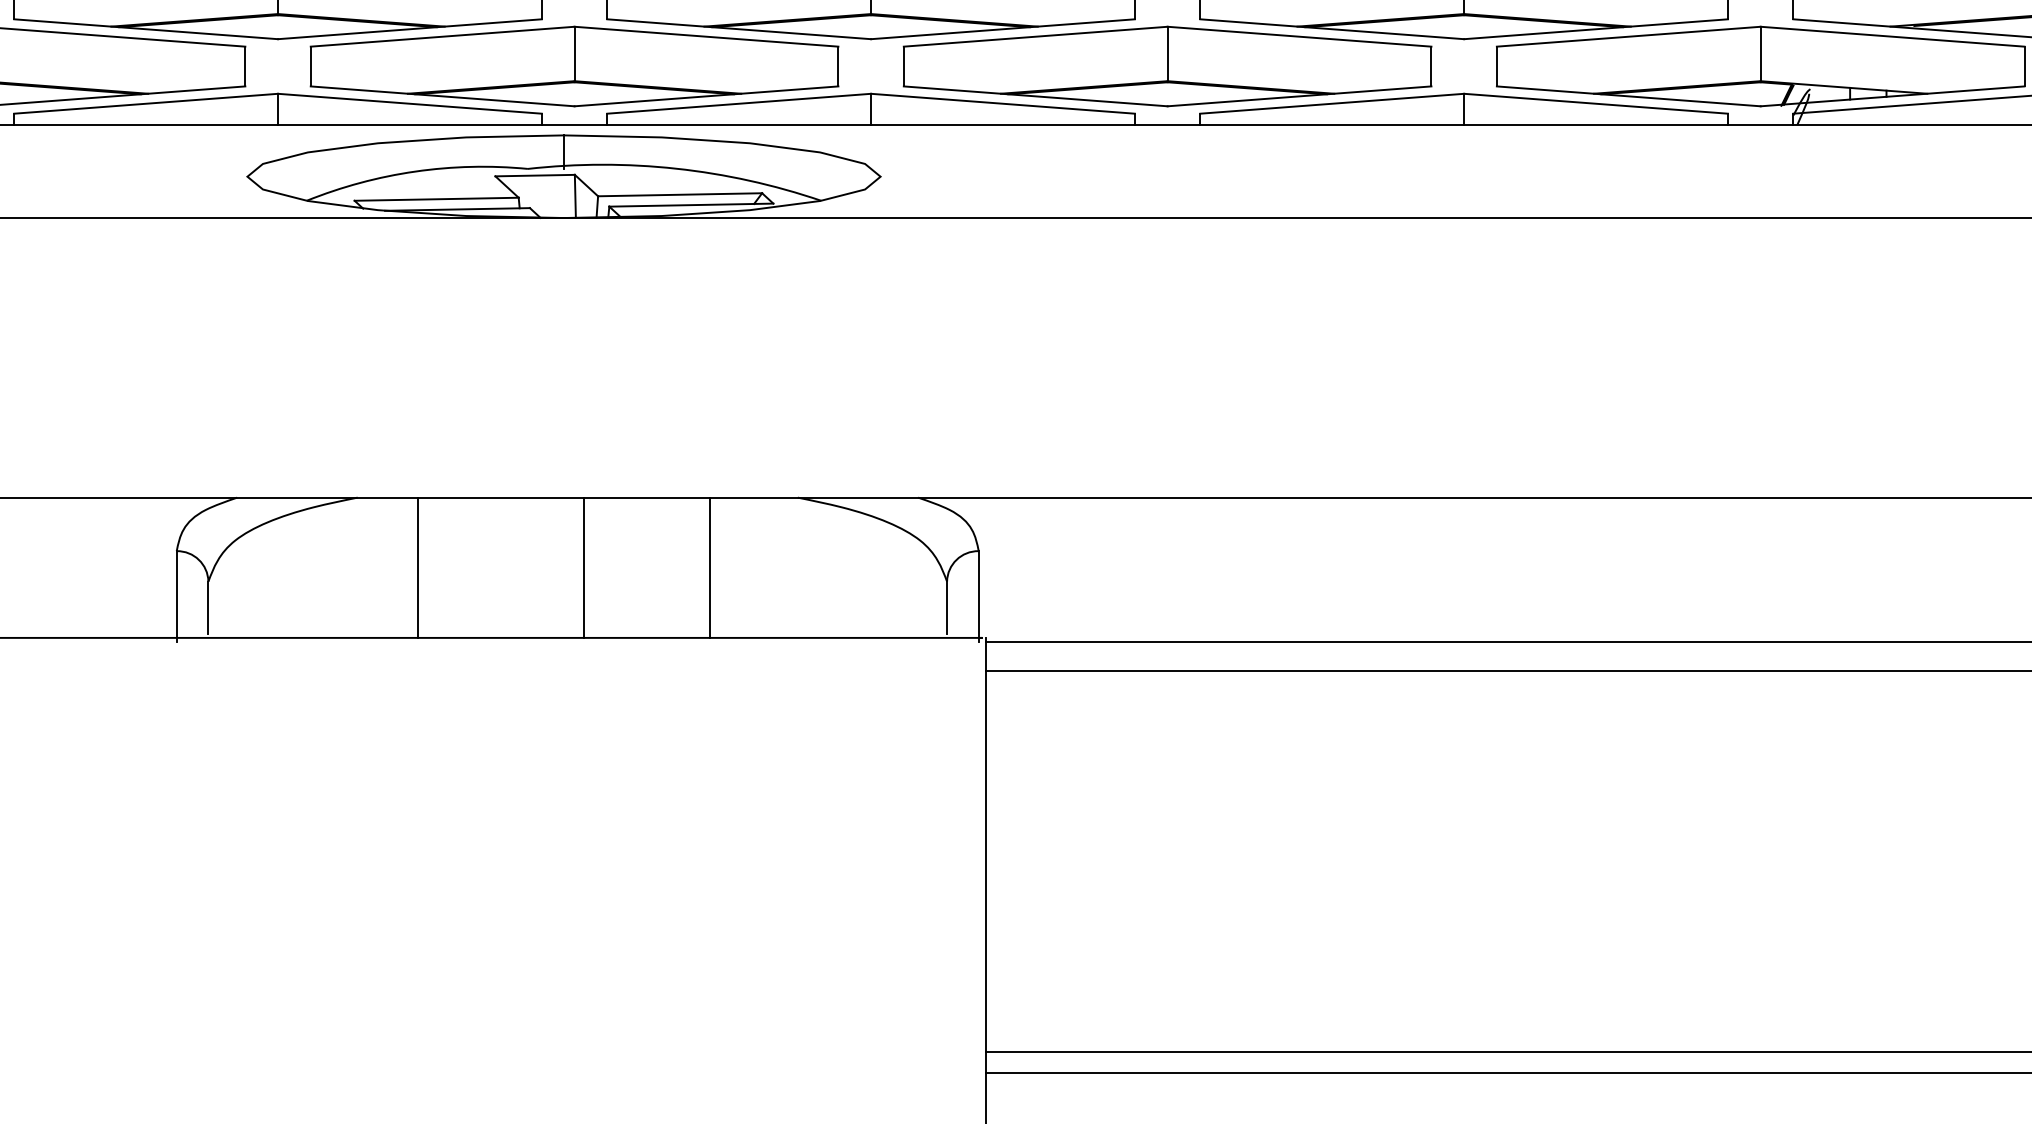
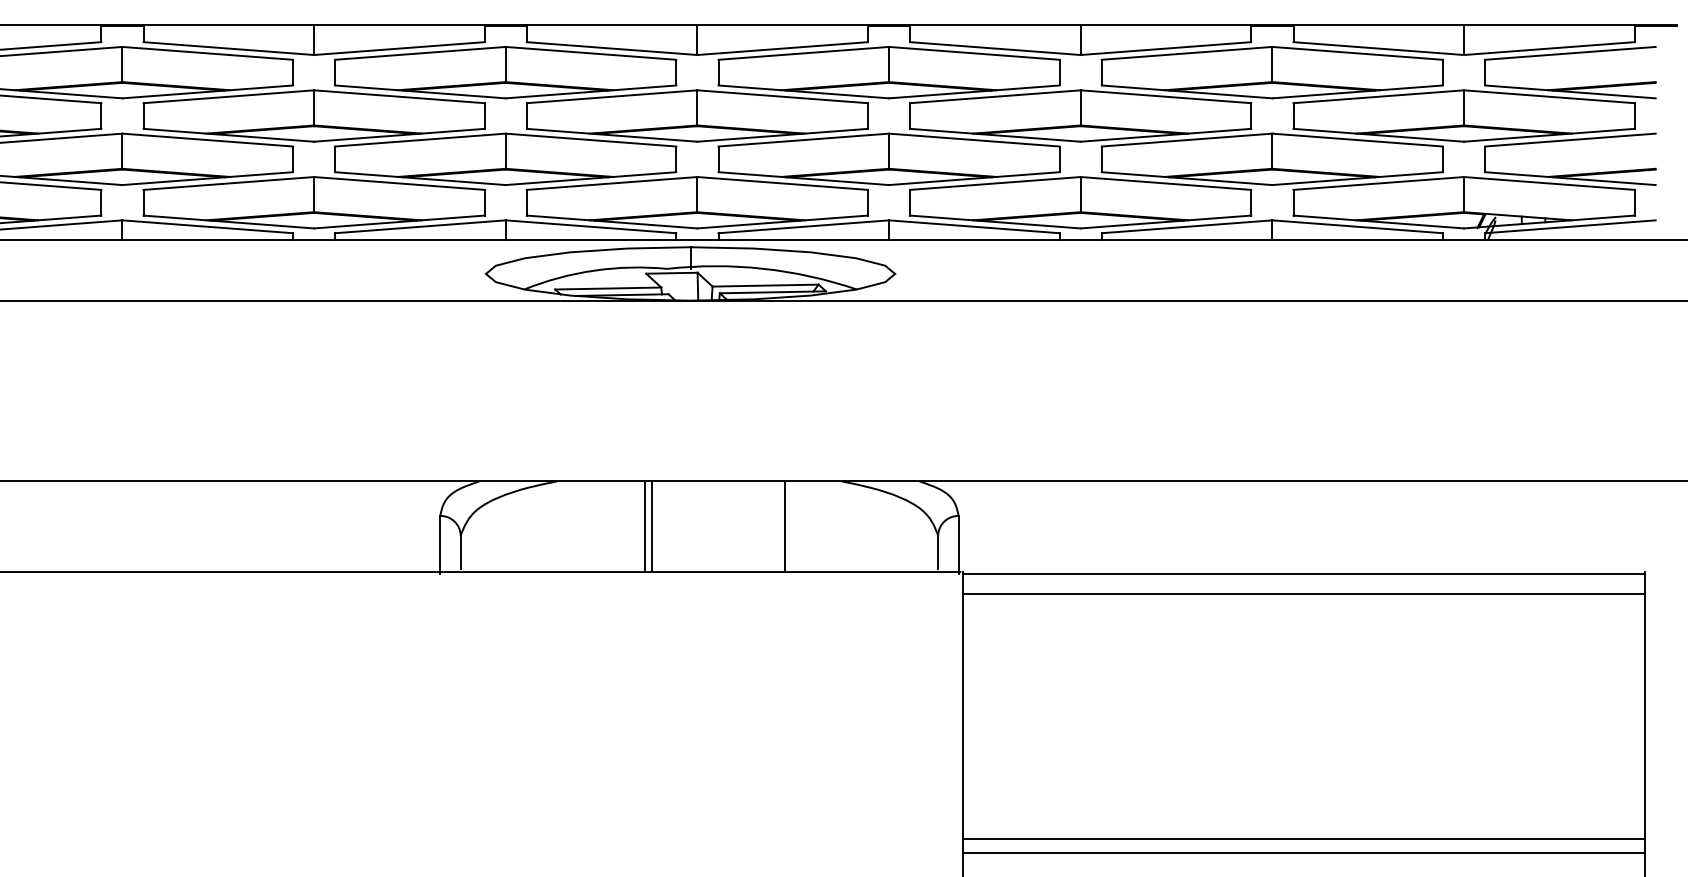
line: (418, 567) -> (645, 526), moved
line: (584, 567) -> (651, 526), moved

